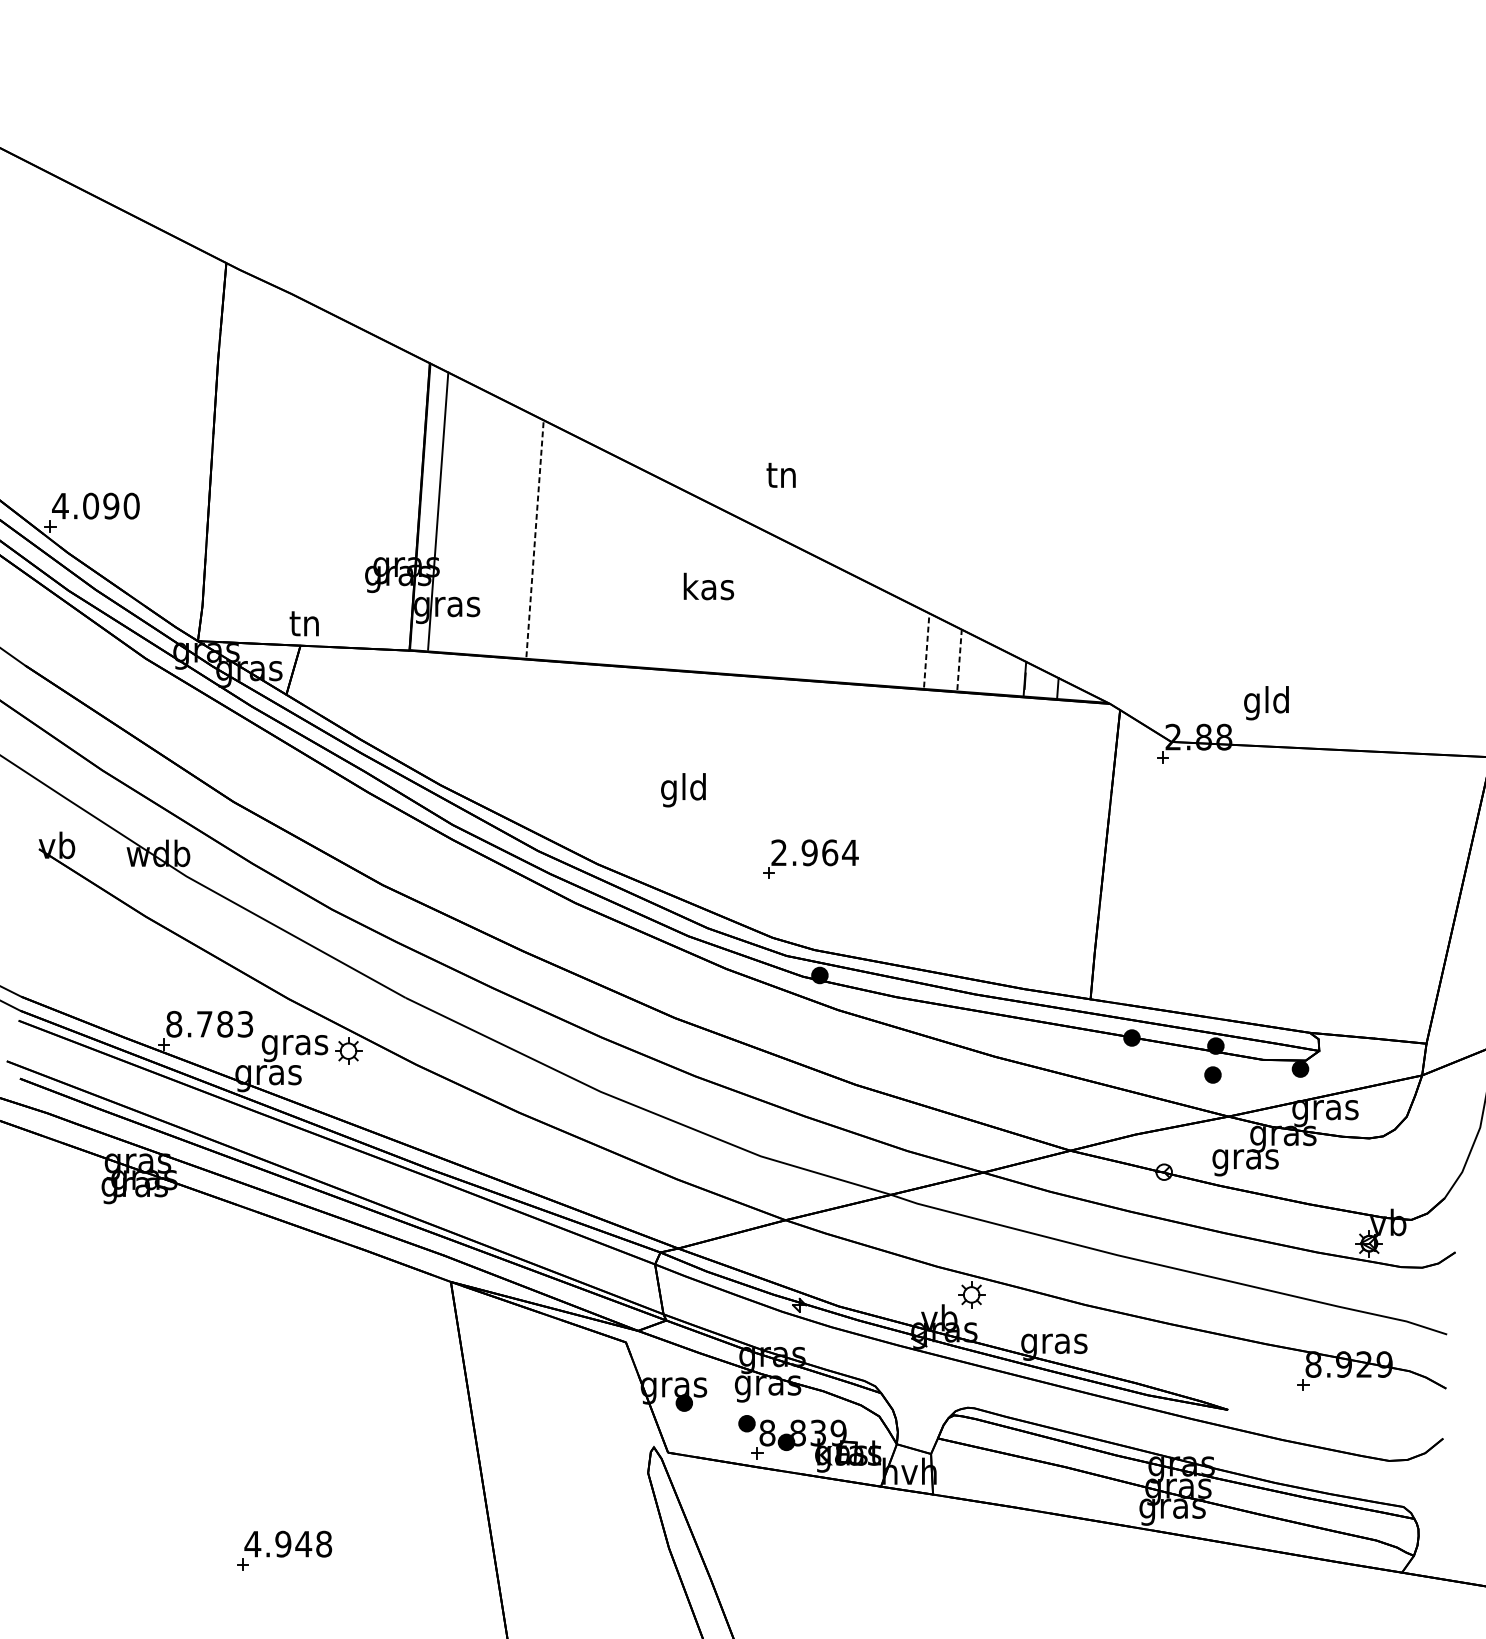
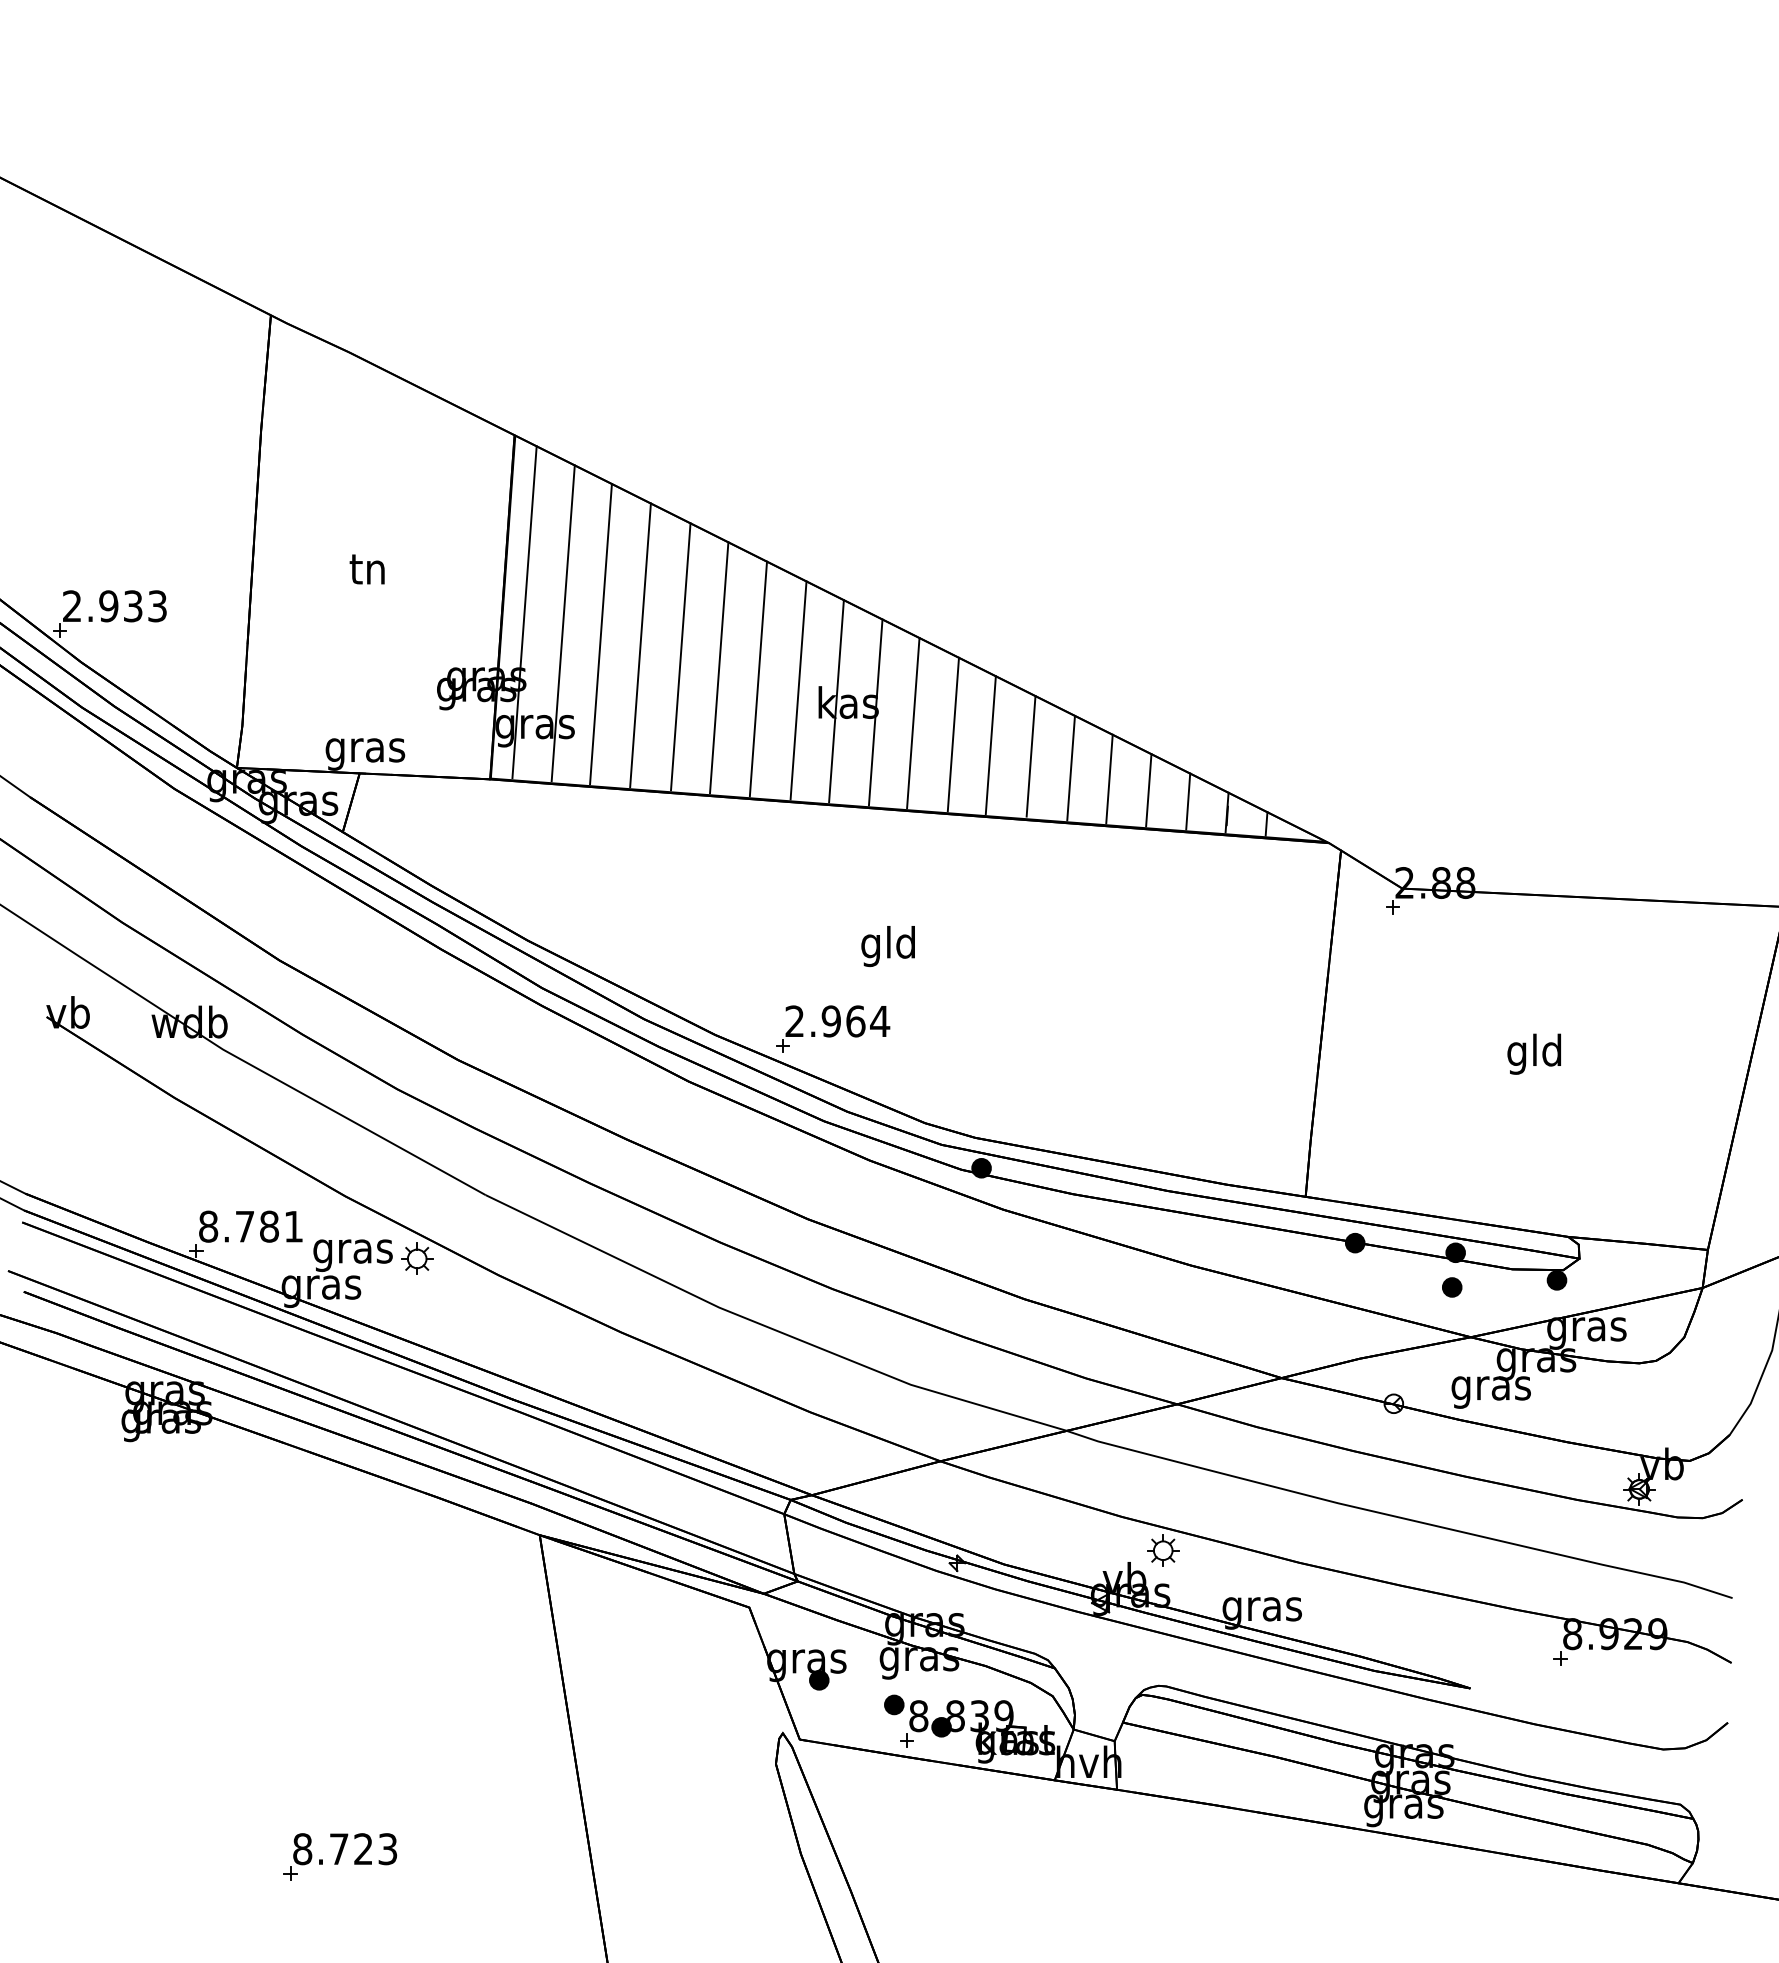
text: (780, 475) -> (366, 569), moved
text: (95, 506) -> (114, 606), 4.090 -> 2.933
line: (469, 520) -> (562, 623), added
line: (501, 529) -> (600, 634), added
line: (535, 538) -> (640, 644), dashed -> solid
line: (568, 548) -> (680, 656), added
line: (601, 557) -> (719, 667), added
line: (633, 566) -> (758, 678), added
line: (666, 576) -> (798, 690), added
line: (698, 585) -> (836, 701), added
line: (731, 594) -> (875, 712), added
line: (763, 604) -> (913, 723), added
line: (795, 613) -> (952, 734), added
line: (827, 622) -> (990, 745), added
text: (305, 627) -> (365, 751), tn -> gras
line: (860, 631) -> (1030, 756), added
line: (894, 640) -> (1070, 767), added
line: (926, 649) -> (1109, 778), dashed -> solid
line: (959, 659) -> (1148, 789), dashed -> solid
line: (992, 669) -> (1188, 801), added
text: (1265, 702) -> (1533, 1053), moved
text: (682, 790) -> (887, 946), moved
part: (811, 858) -> (833, 1028), moved
text: (245, 1024) -> (293, 1226), 8.783 -> 8.781
text: (287, 1544) -> (344, 1849), 4.948 -> 8.723

